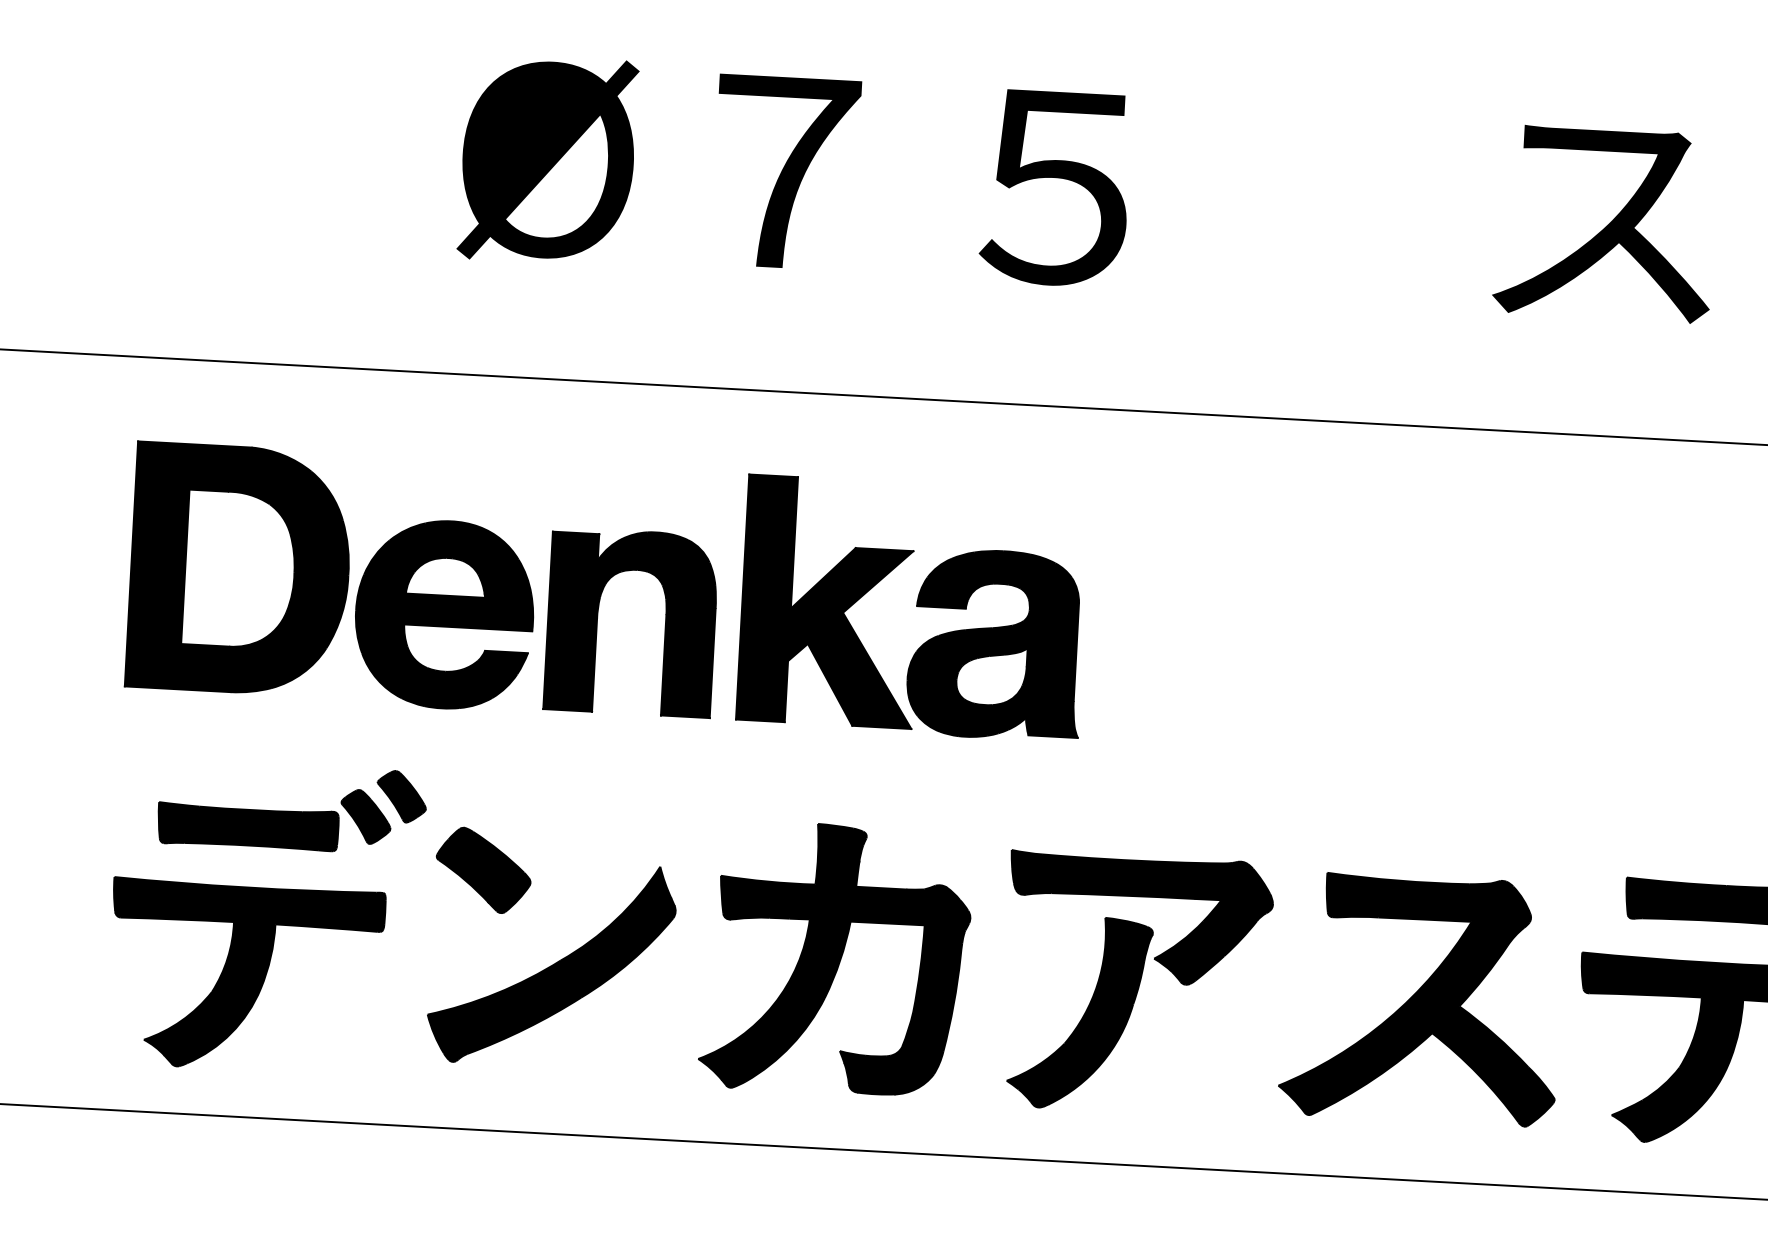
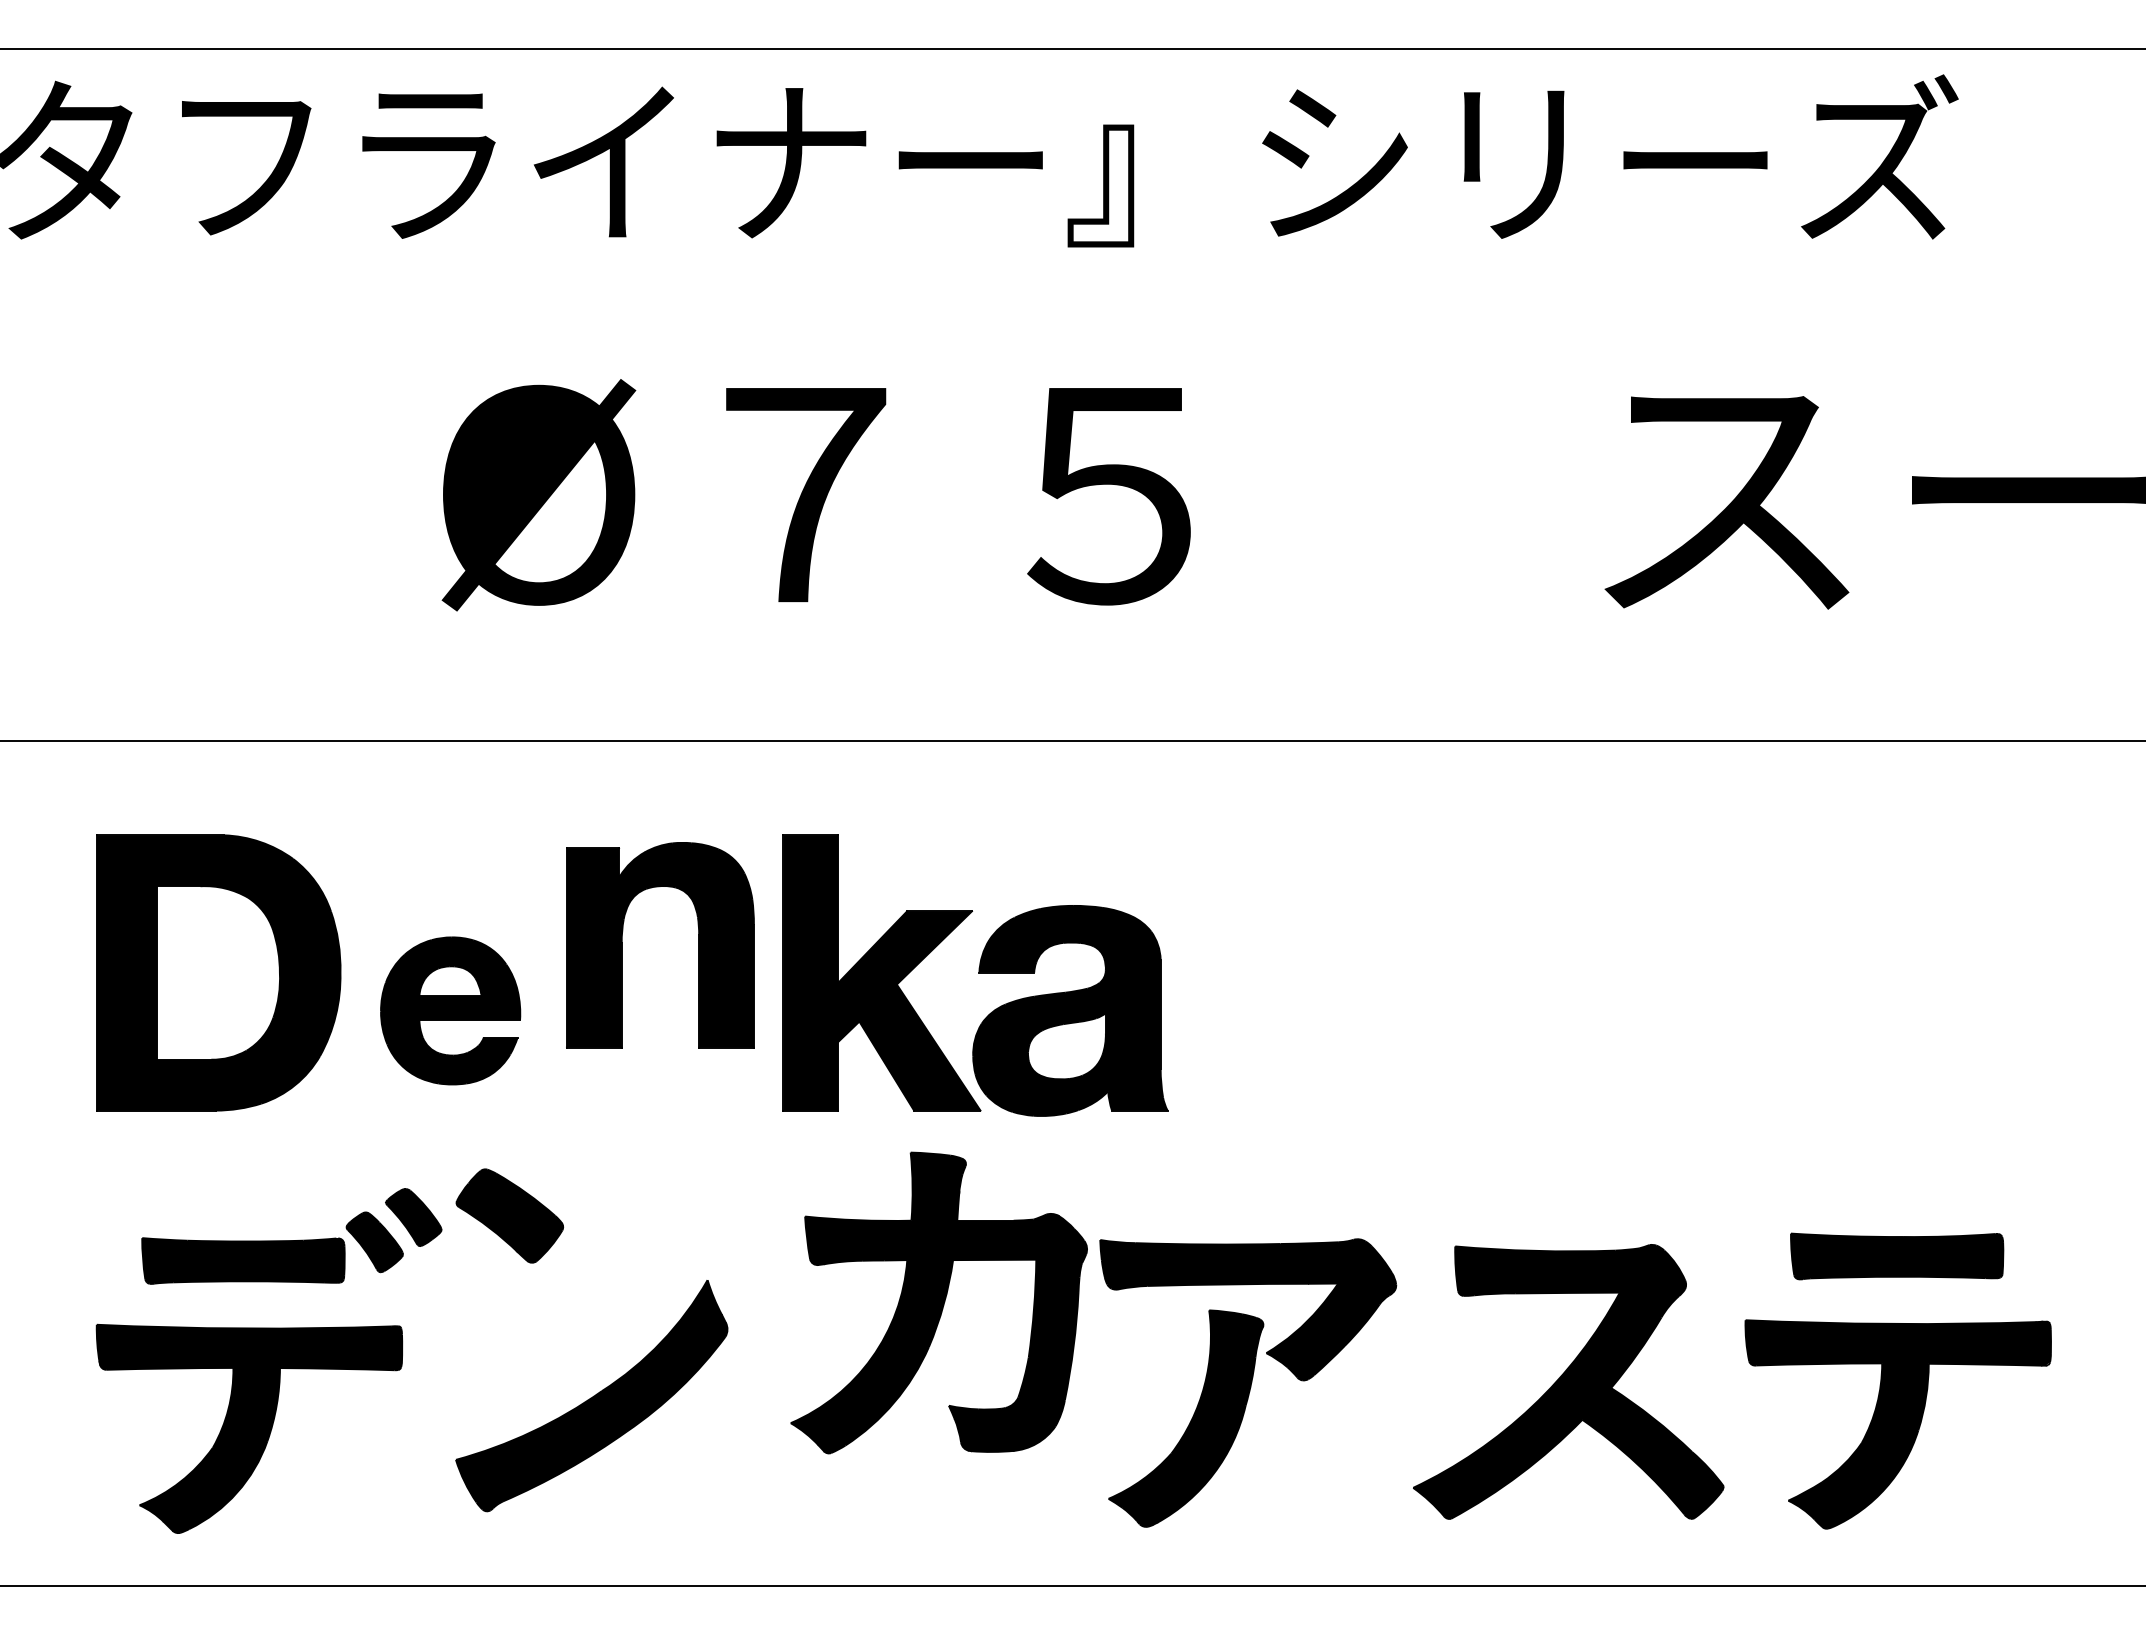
part: (444, 614) -> (450, 1010), size x0.7
part: (597, 620) -> (622, 945), moved
part: (483, 869) -> (509, 1215), moved
part: (835, 958) -> (938, 1302), moved

